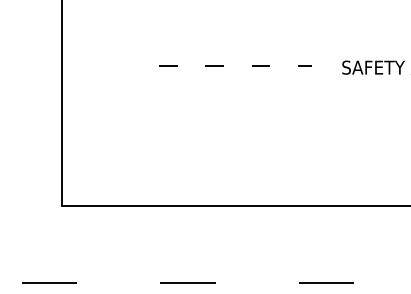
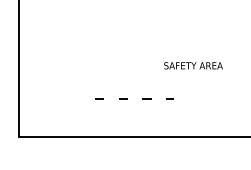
line: (222, 65) -> (127, 98), moved

